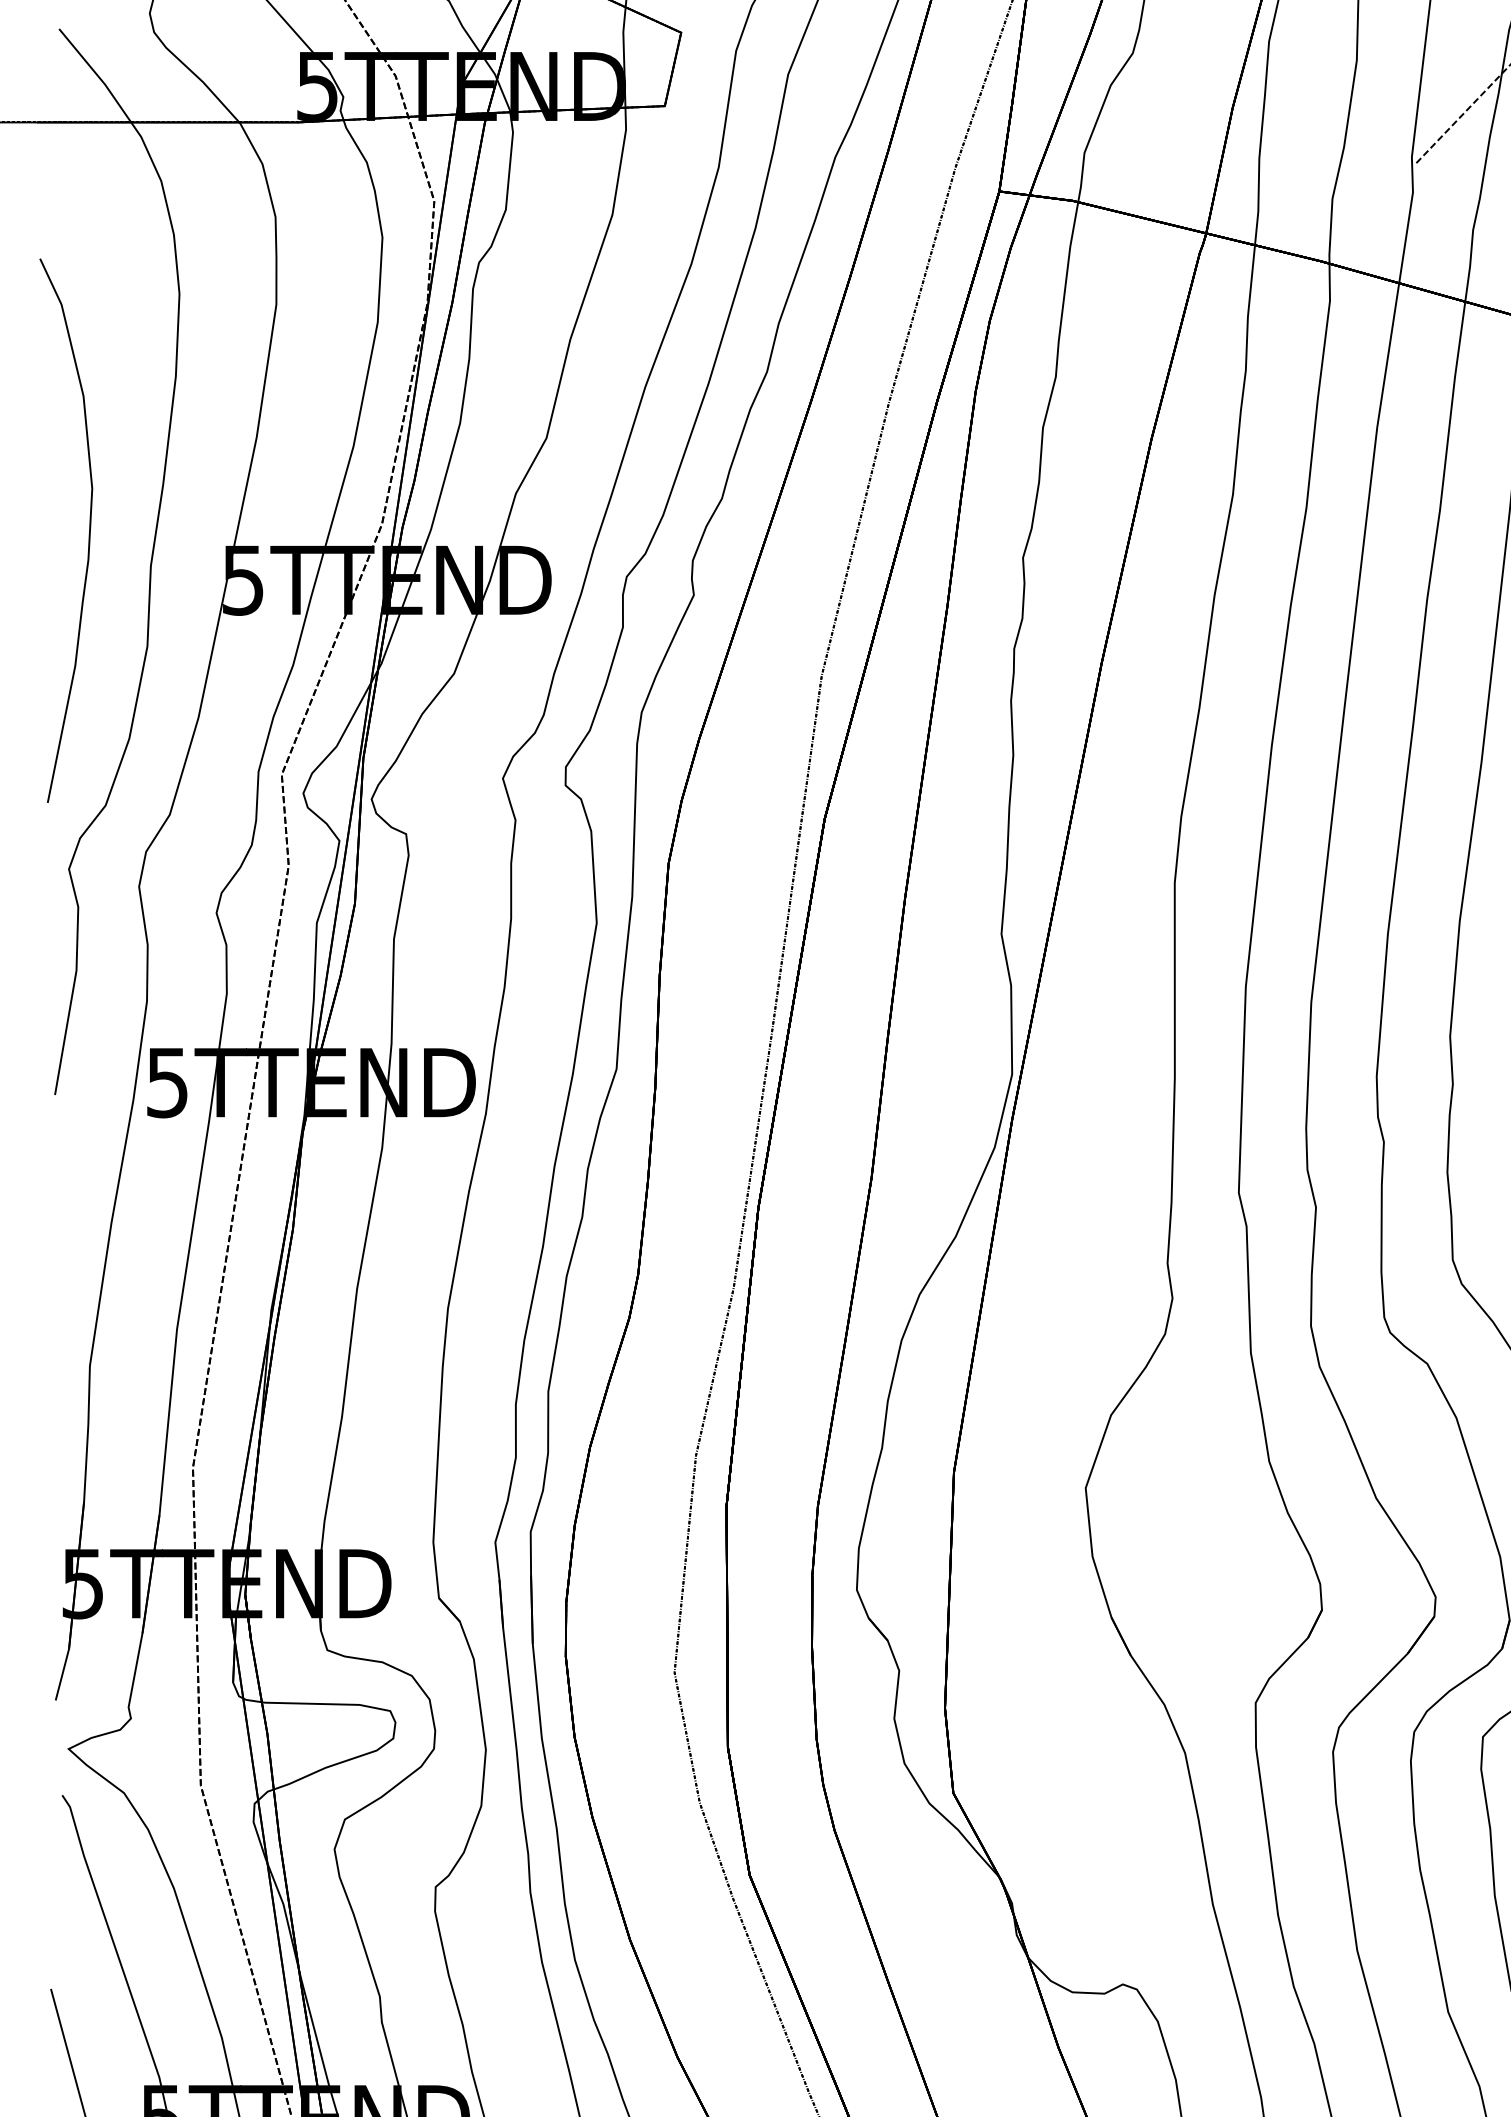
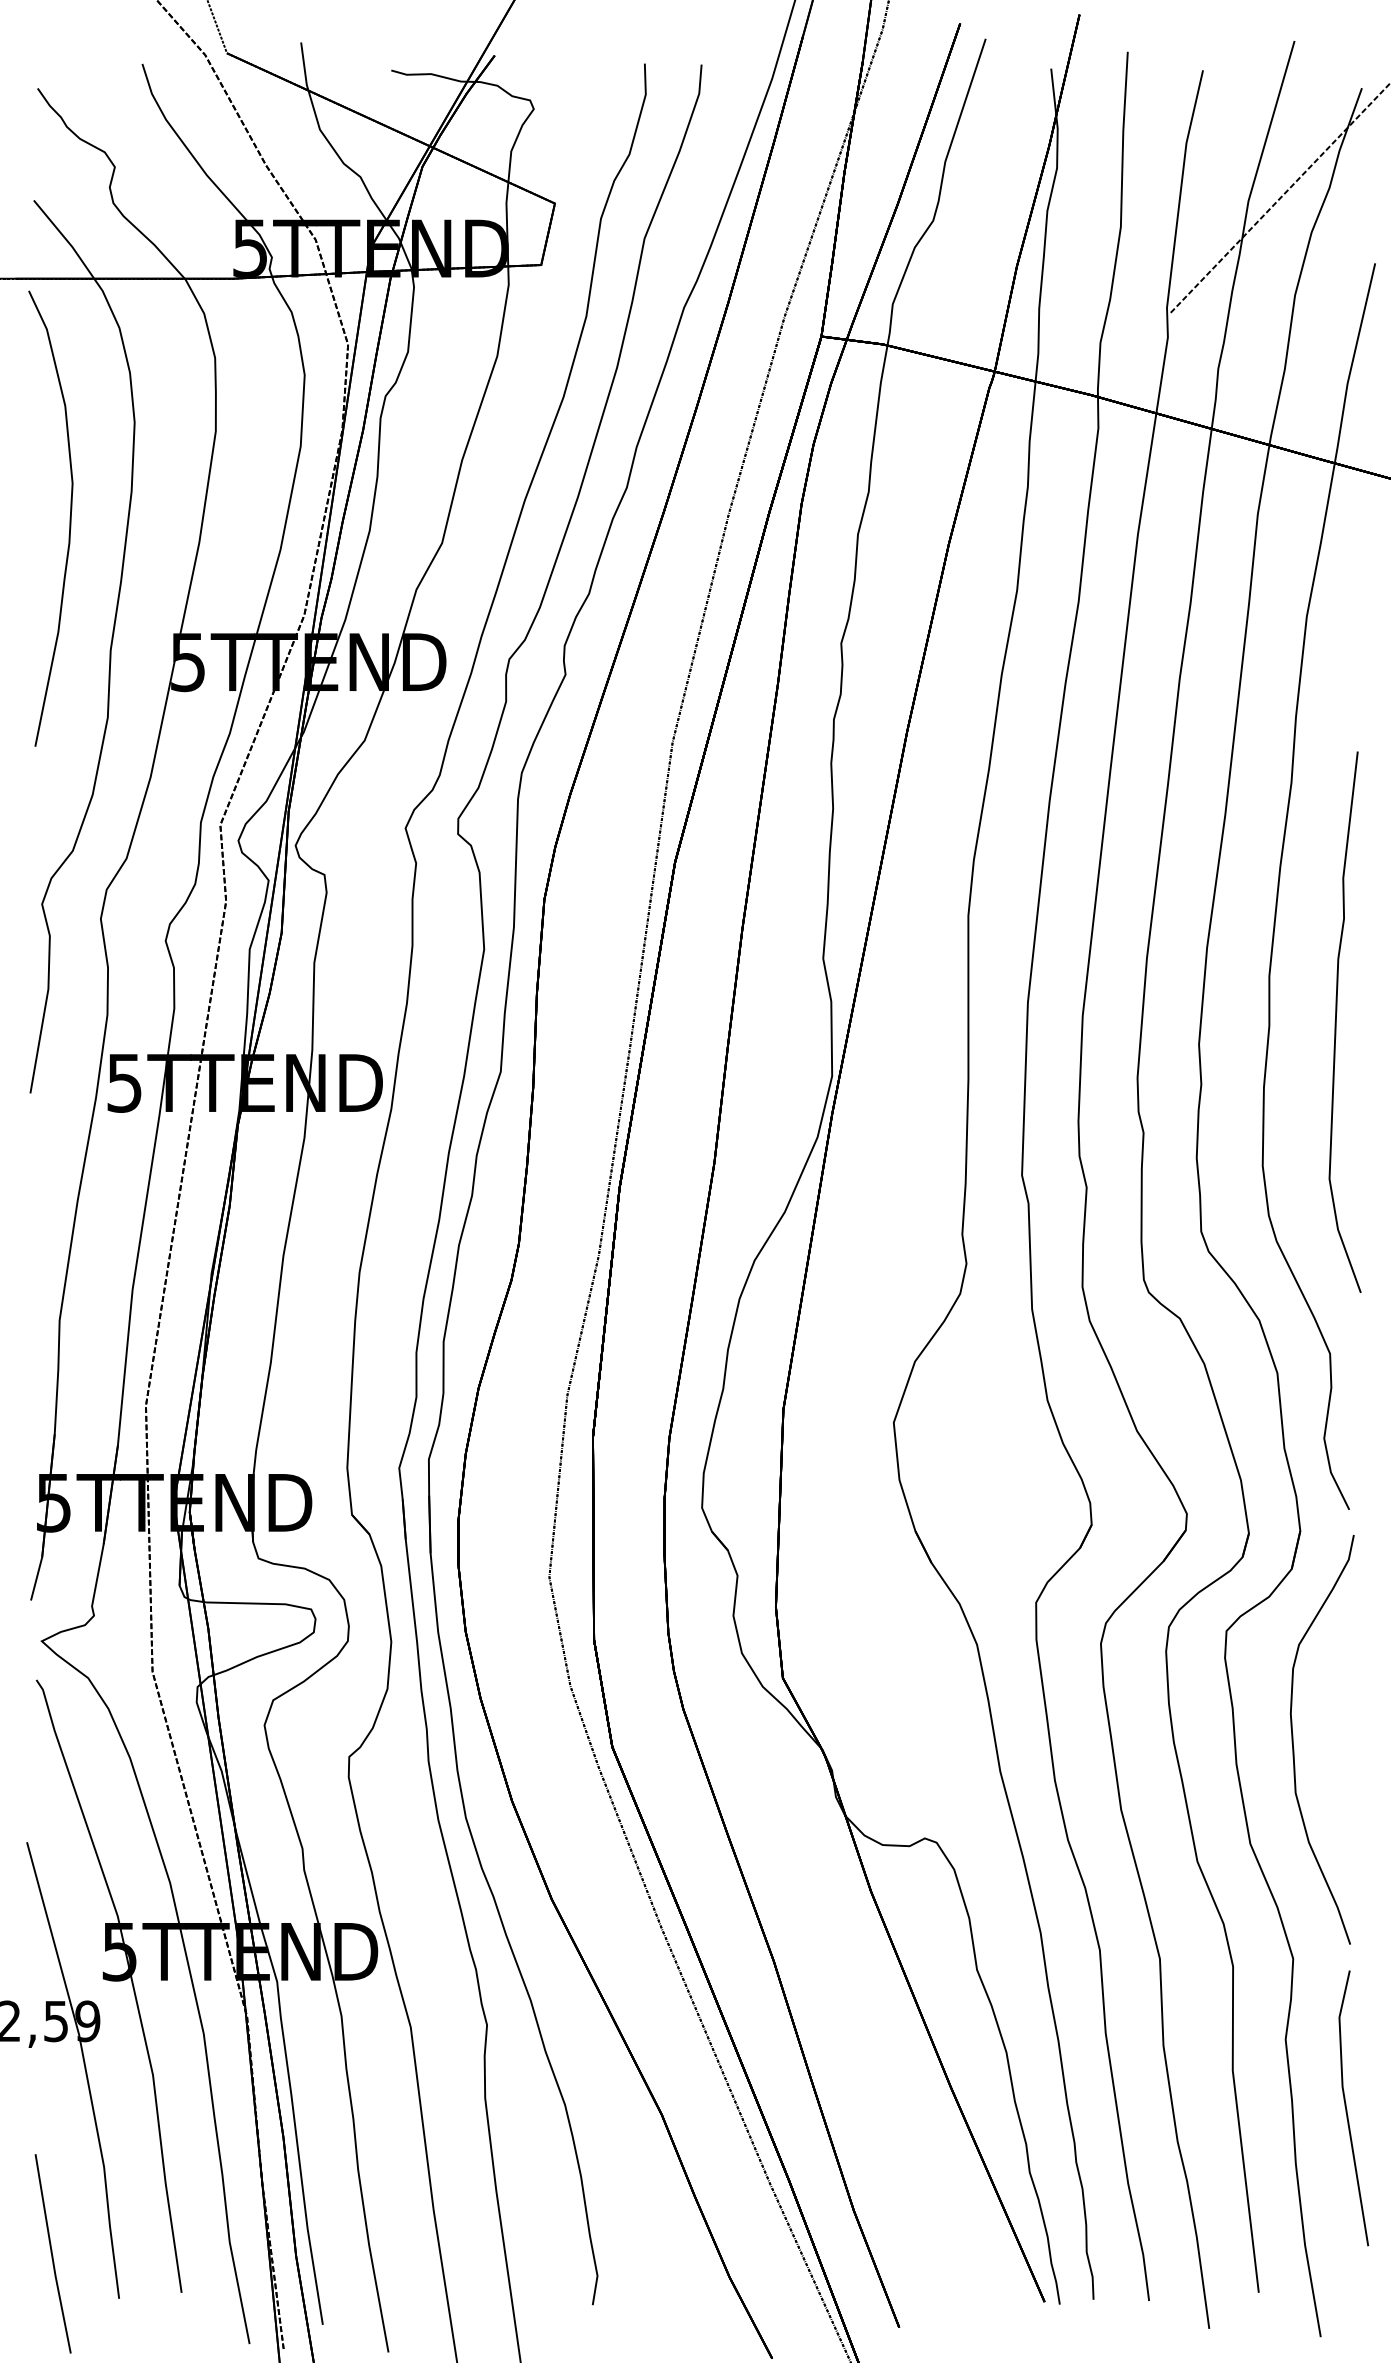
curve: (88, 530) -> (69, 518), moved

